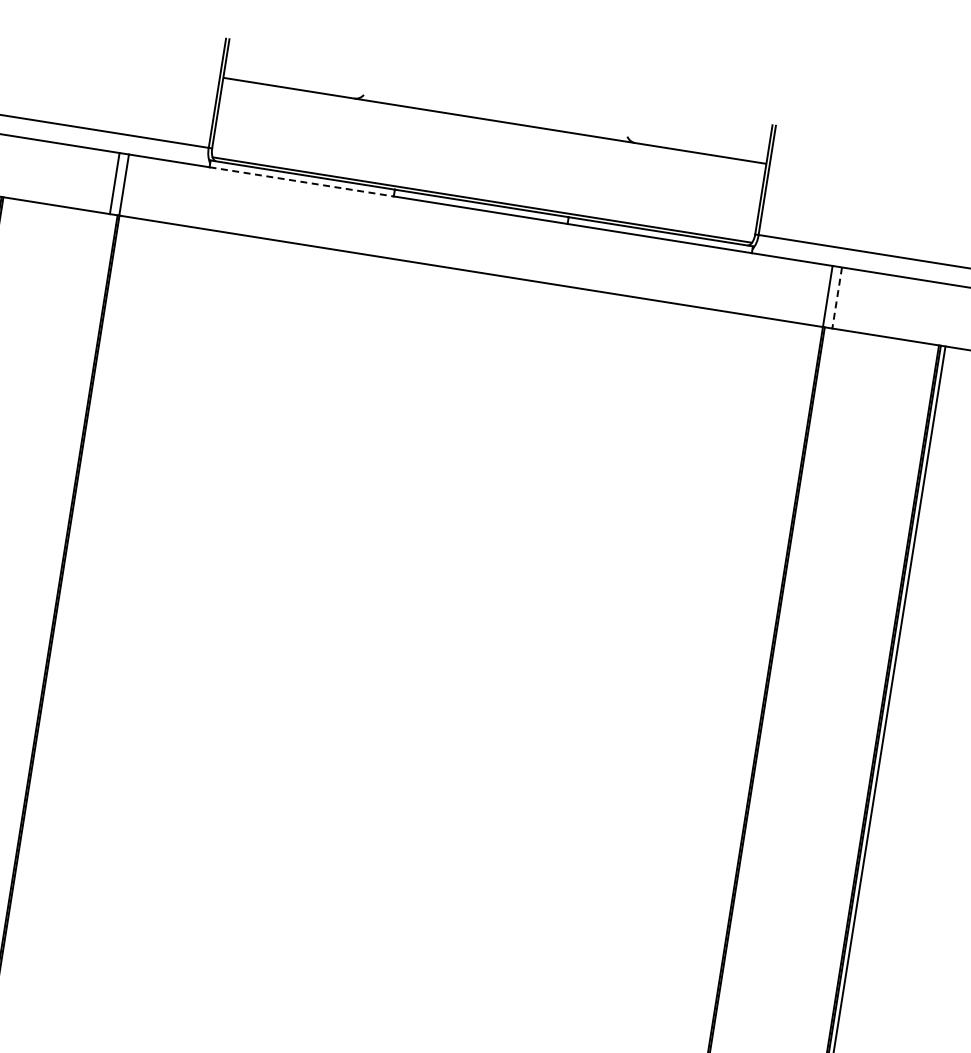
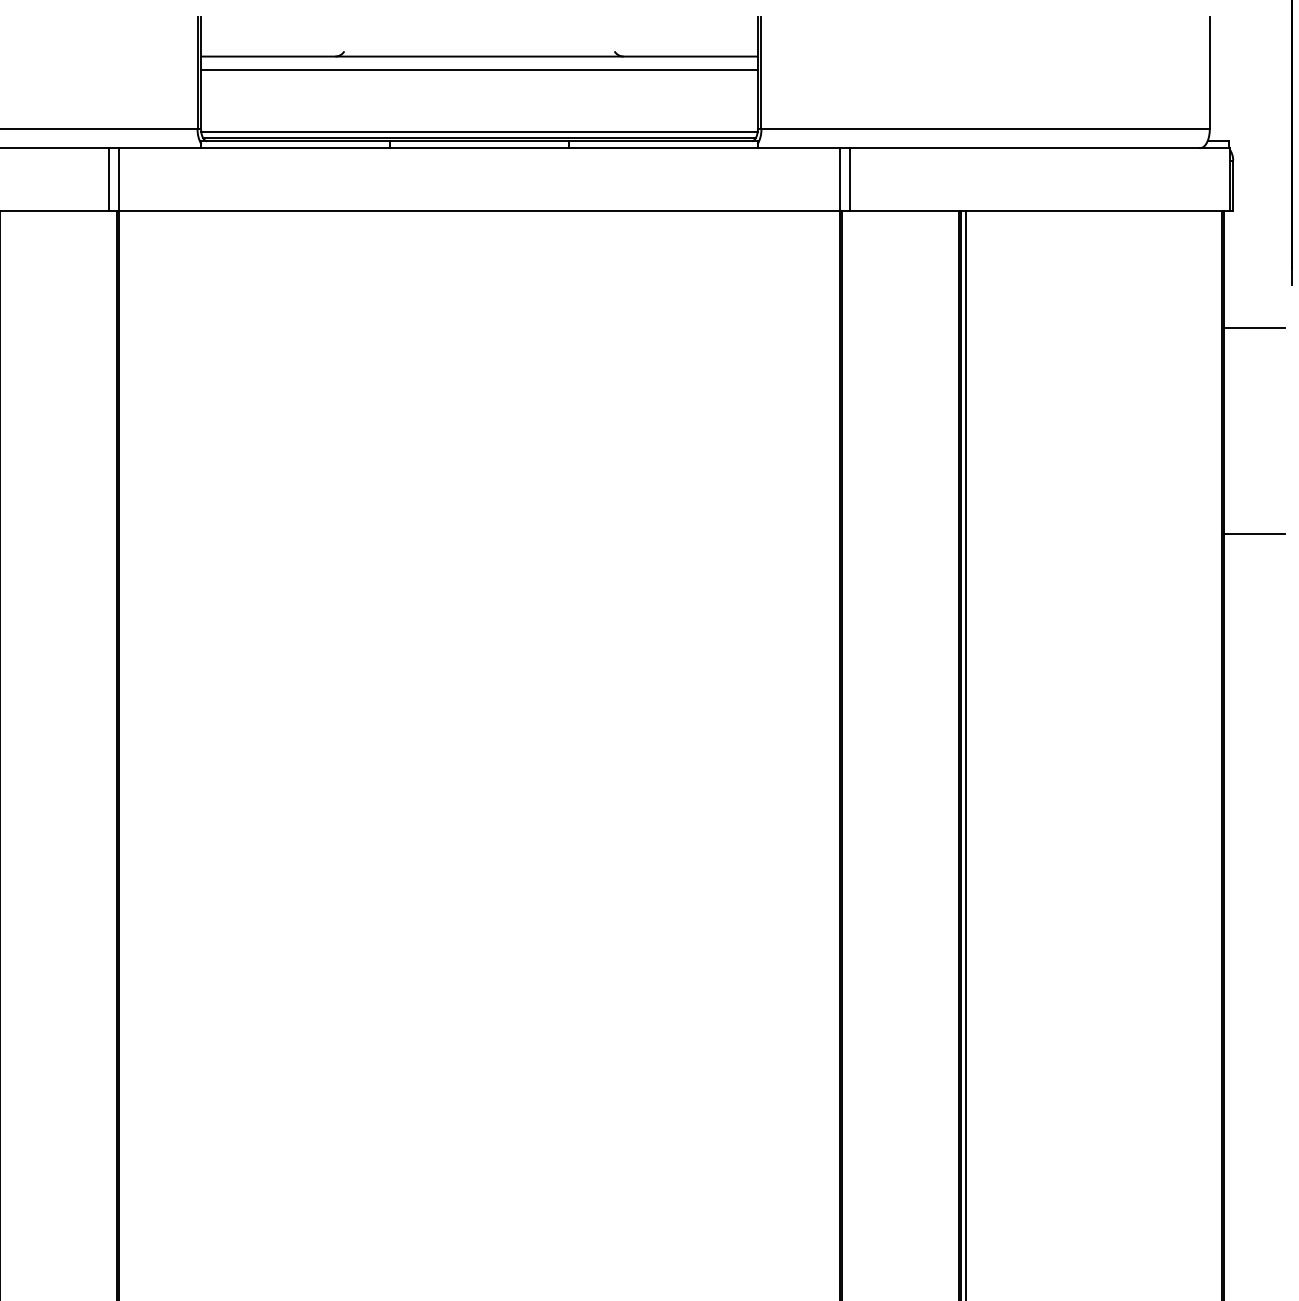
line: (492, 134) -> (479, 70), added
line: (302, 182) -> (296, 148), dashed -> solid
line: (483, 194) -> (479, 132), added
line: (836, 298) -> (849, 180), dashed -> solid

